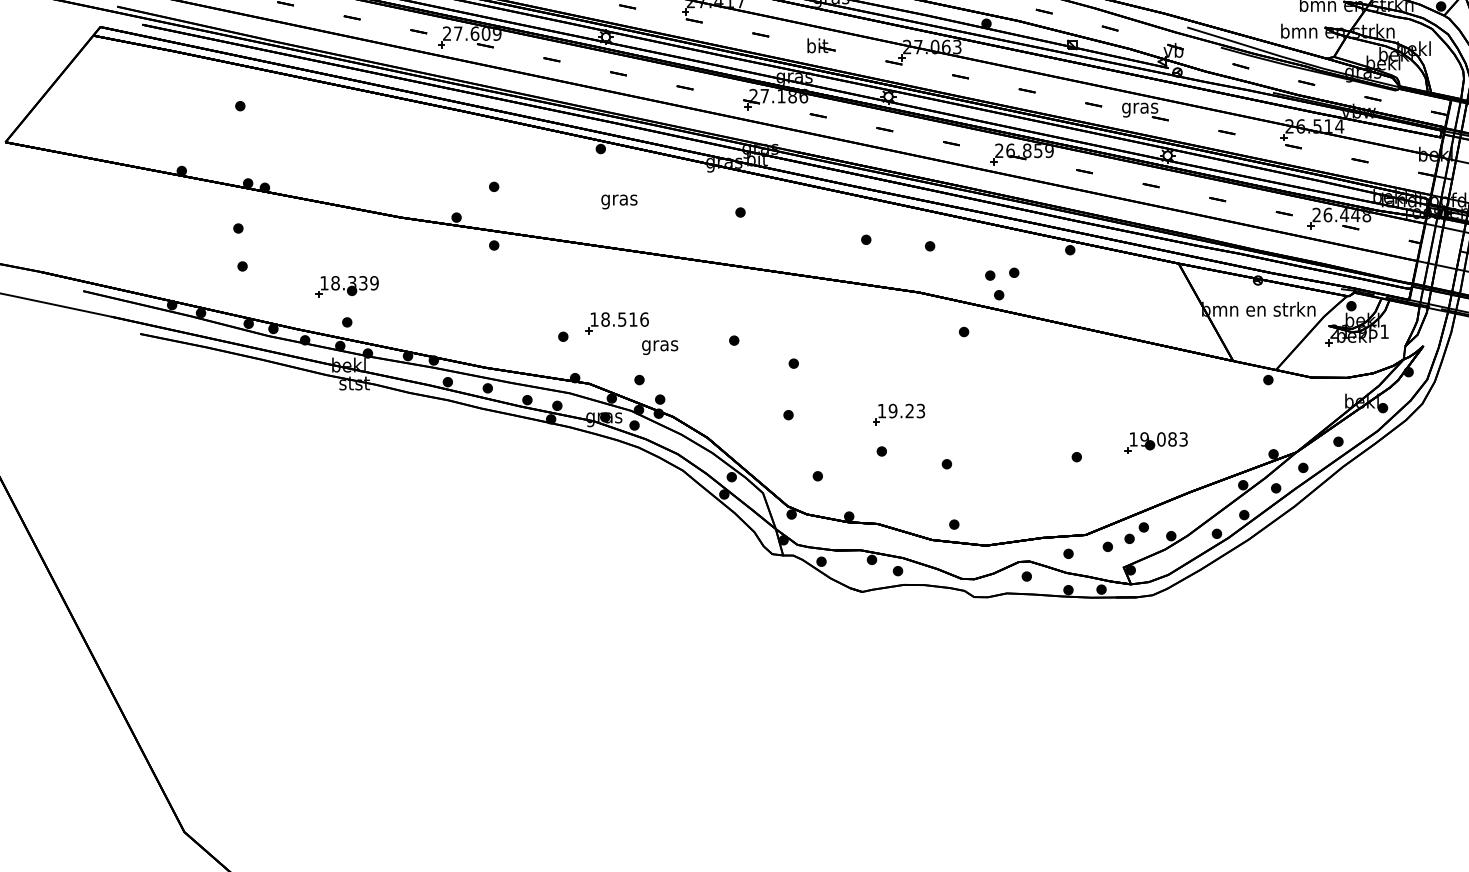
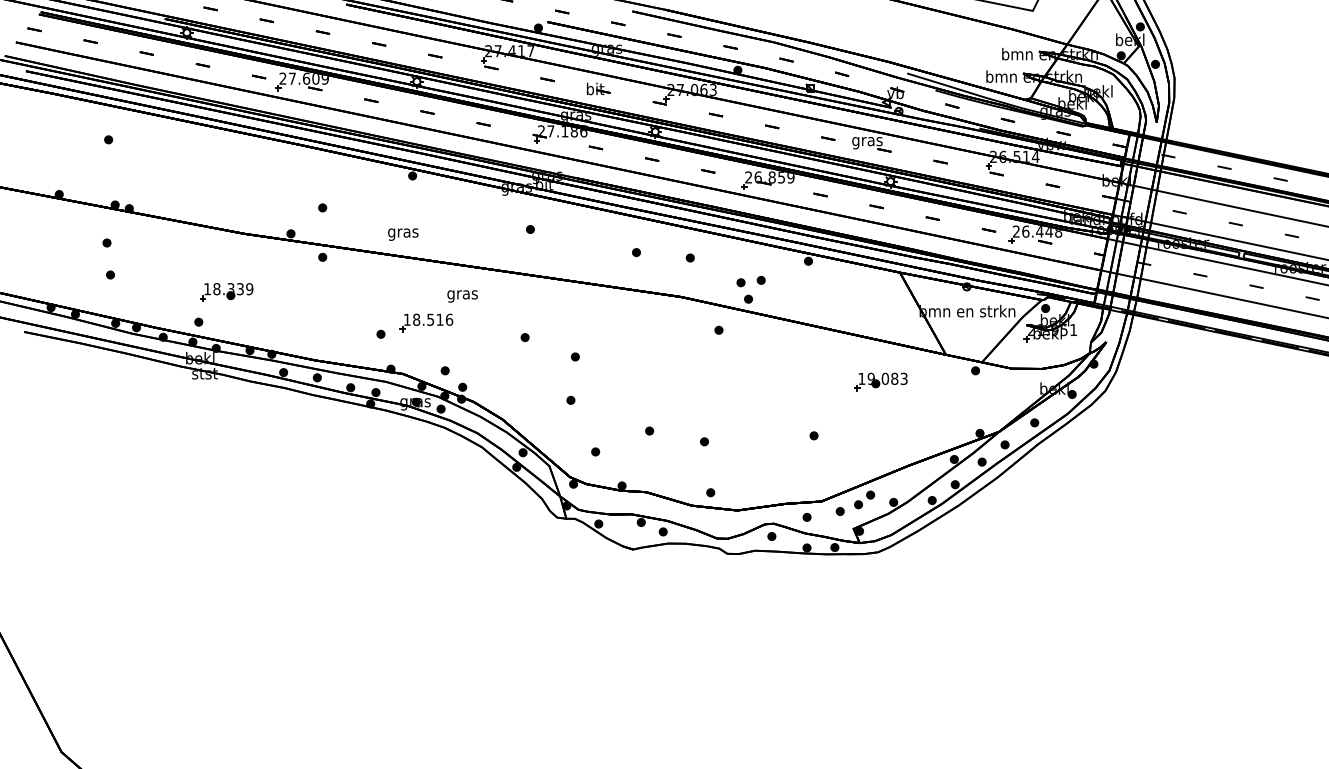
text: (619, 201) -> (403, 234), moved
part: (346, 287) -> (226, 292), moved
text: (659, 347) -> (462, 296), moved
part: (898, 414) -> (663, 399), removed
part: (1155, 442) -> (880, 381), moved

